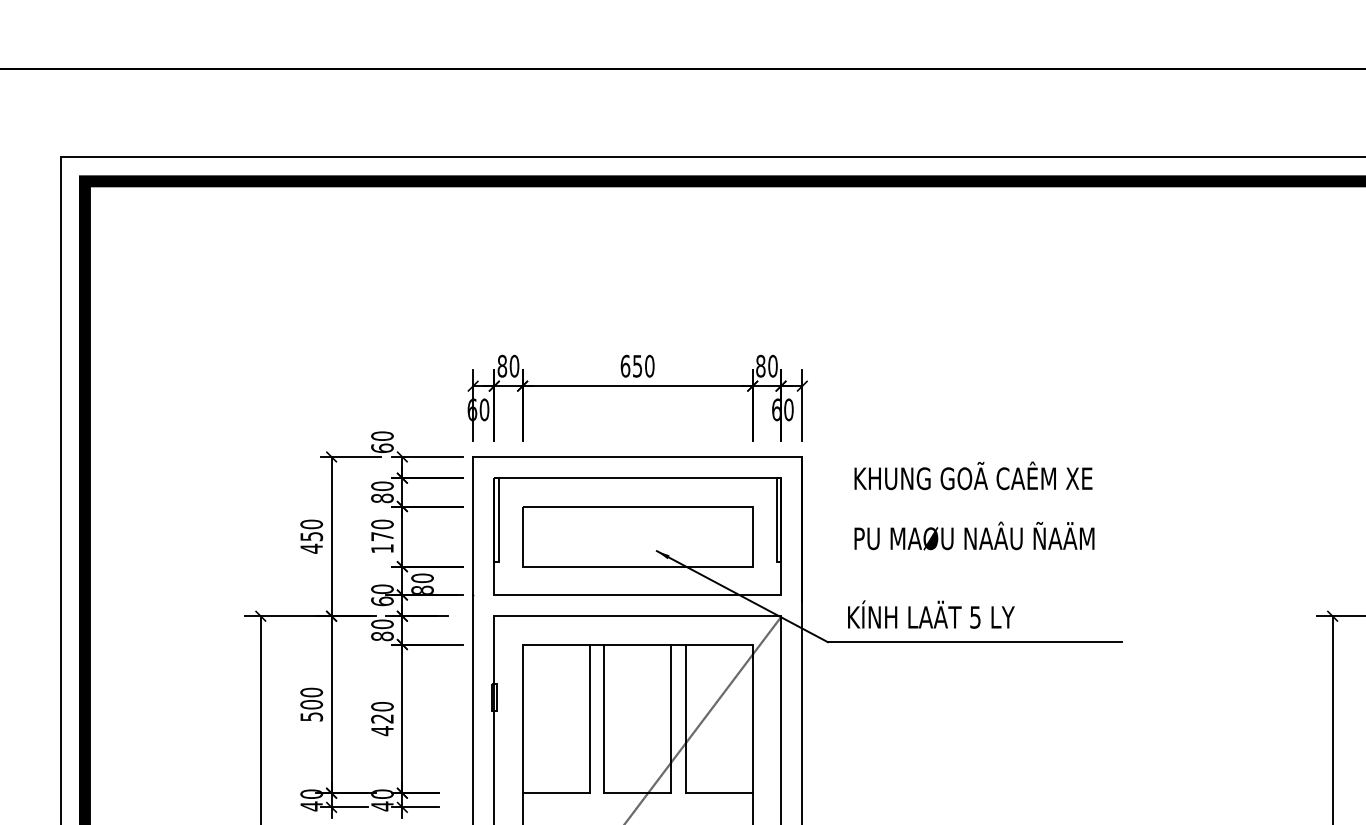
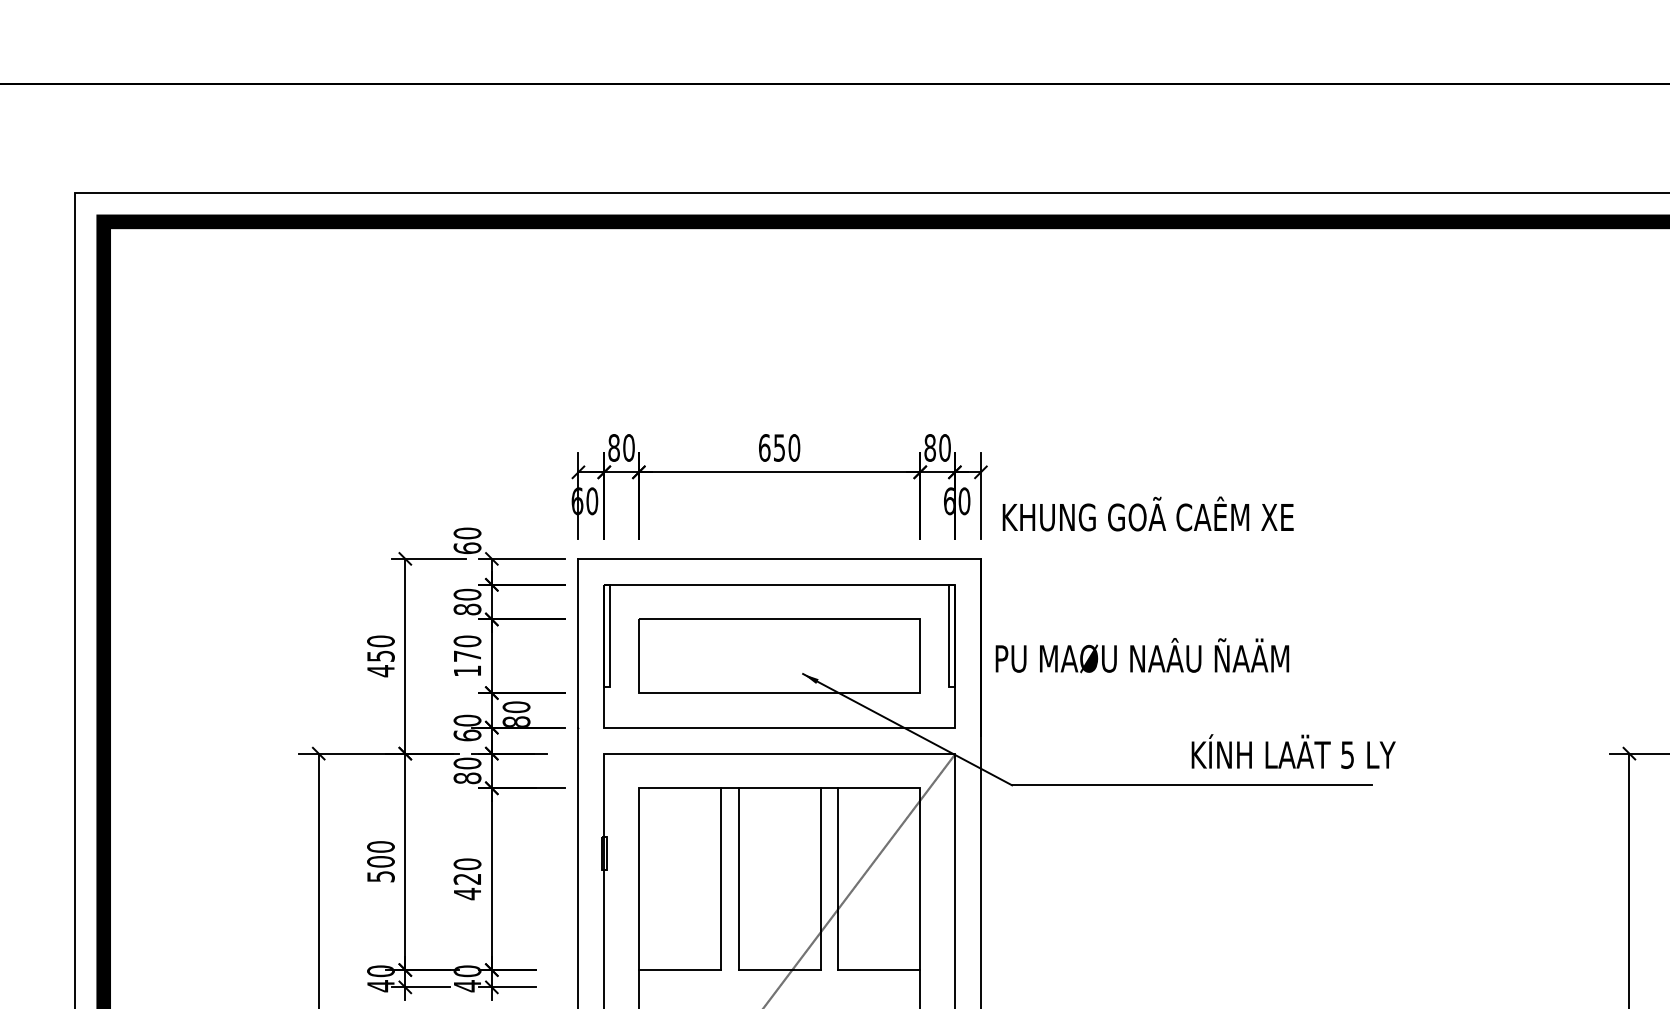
text: (972, 475) -> (1147, 513), moved
text: (974, 535) -> (1142, 655), moved
text: (931, 614) -> (1293, 751), moved

